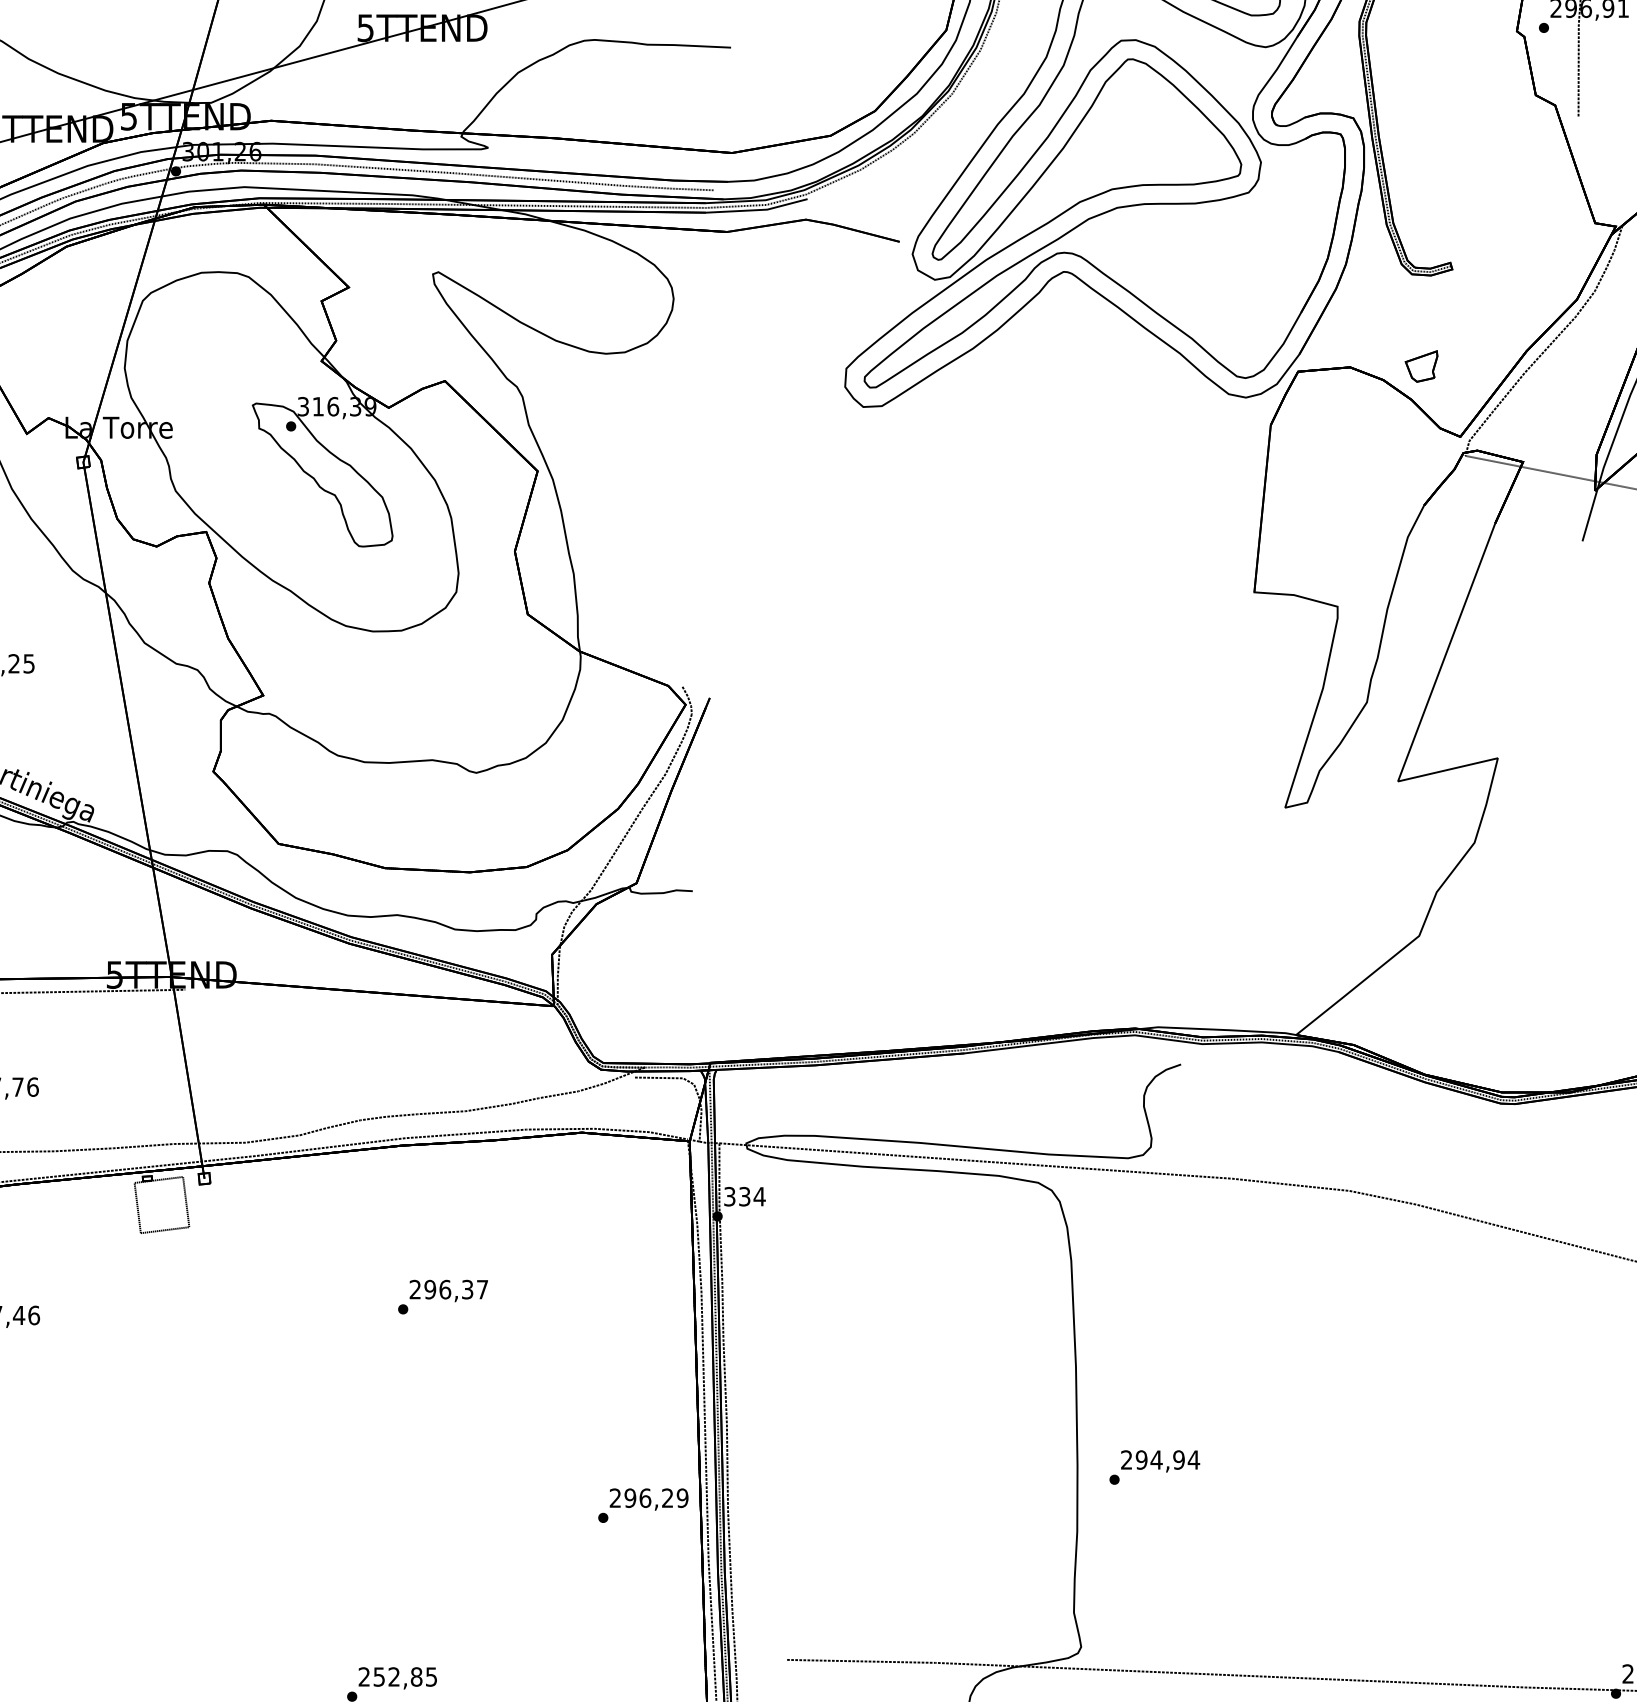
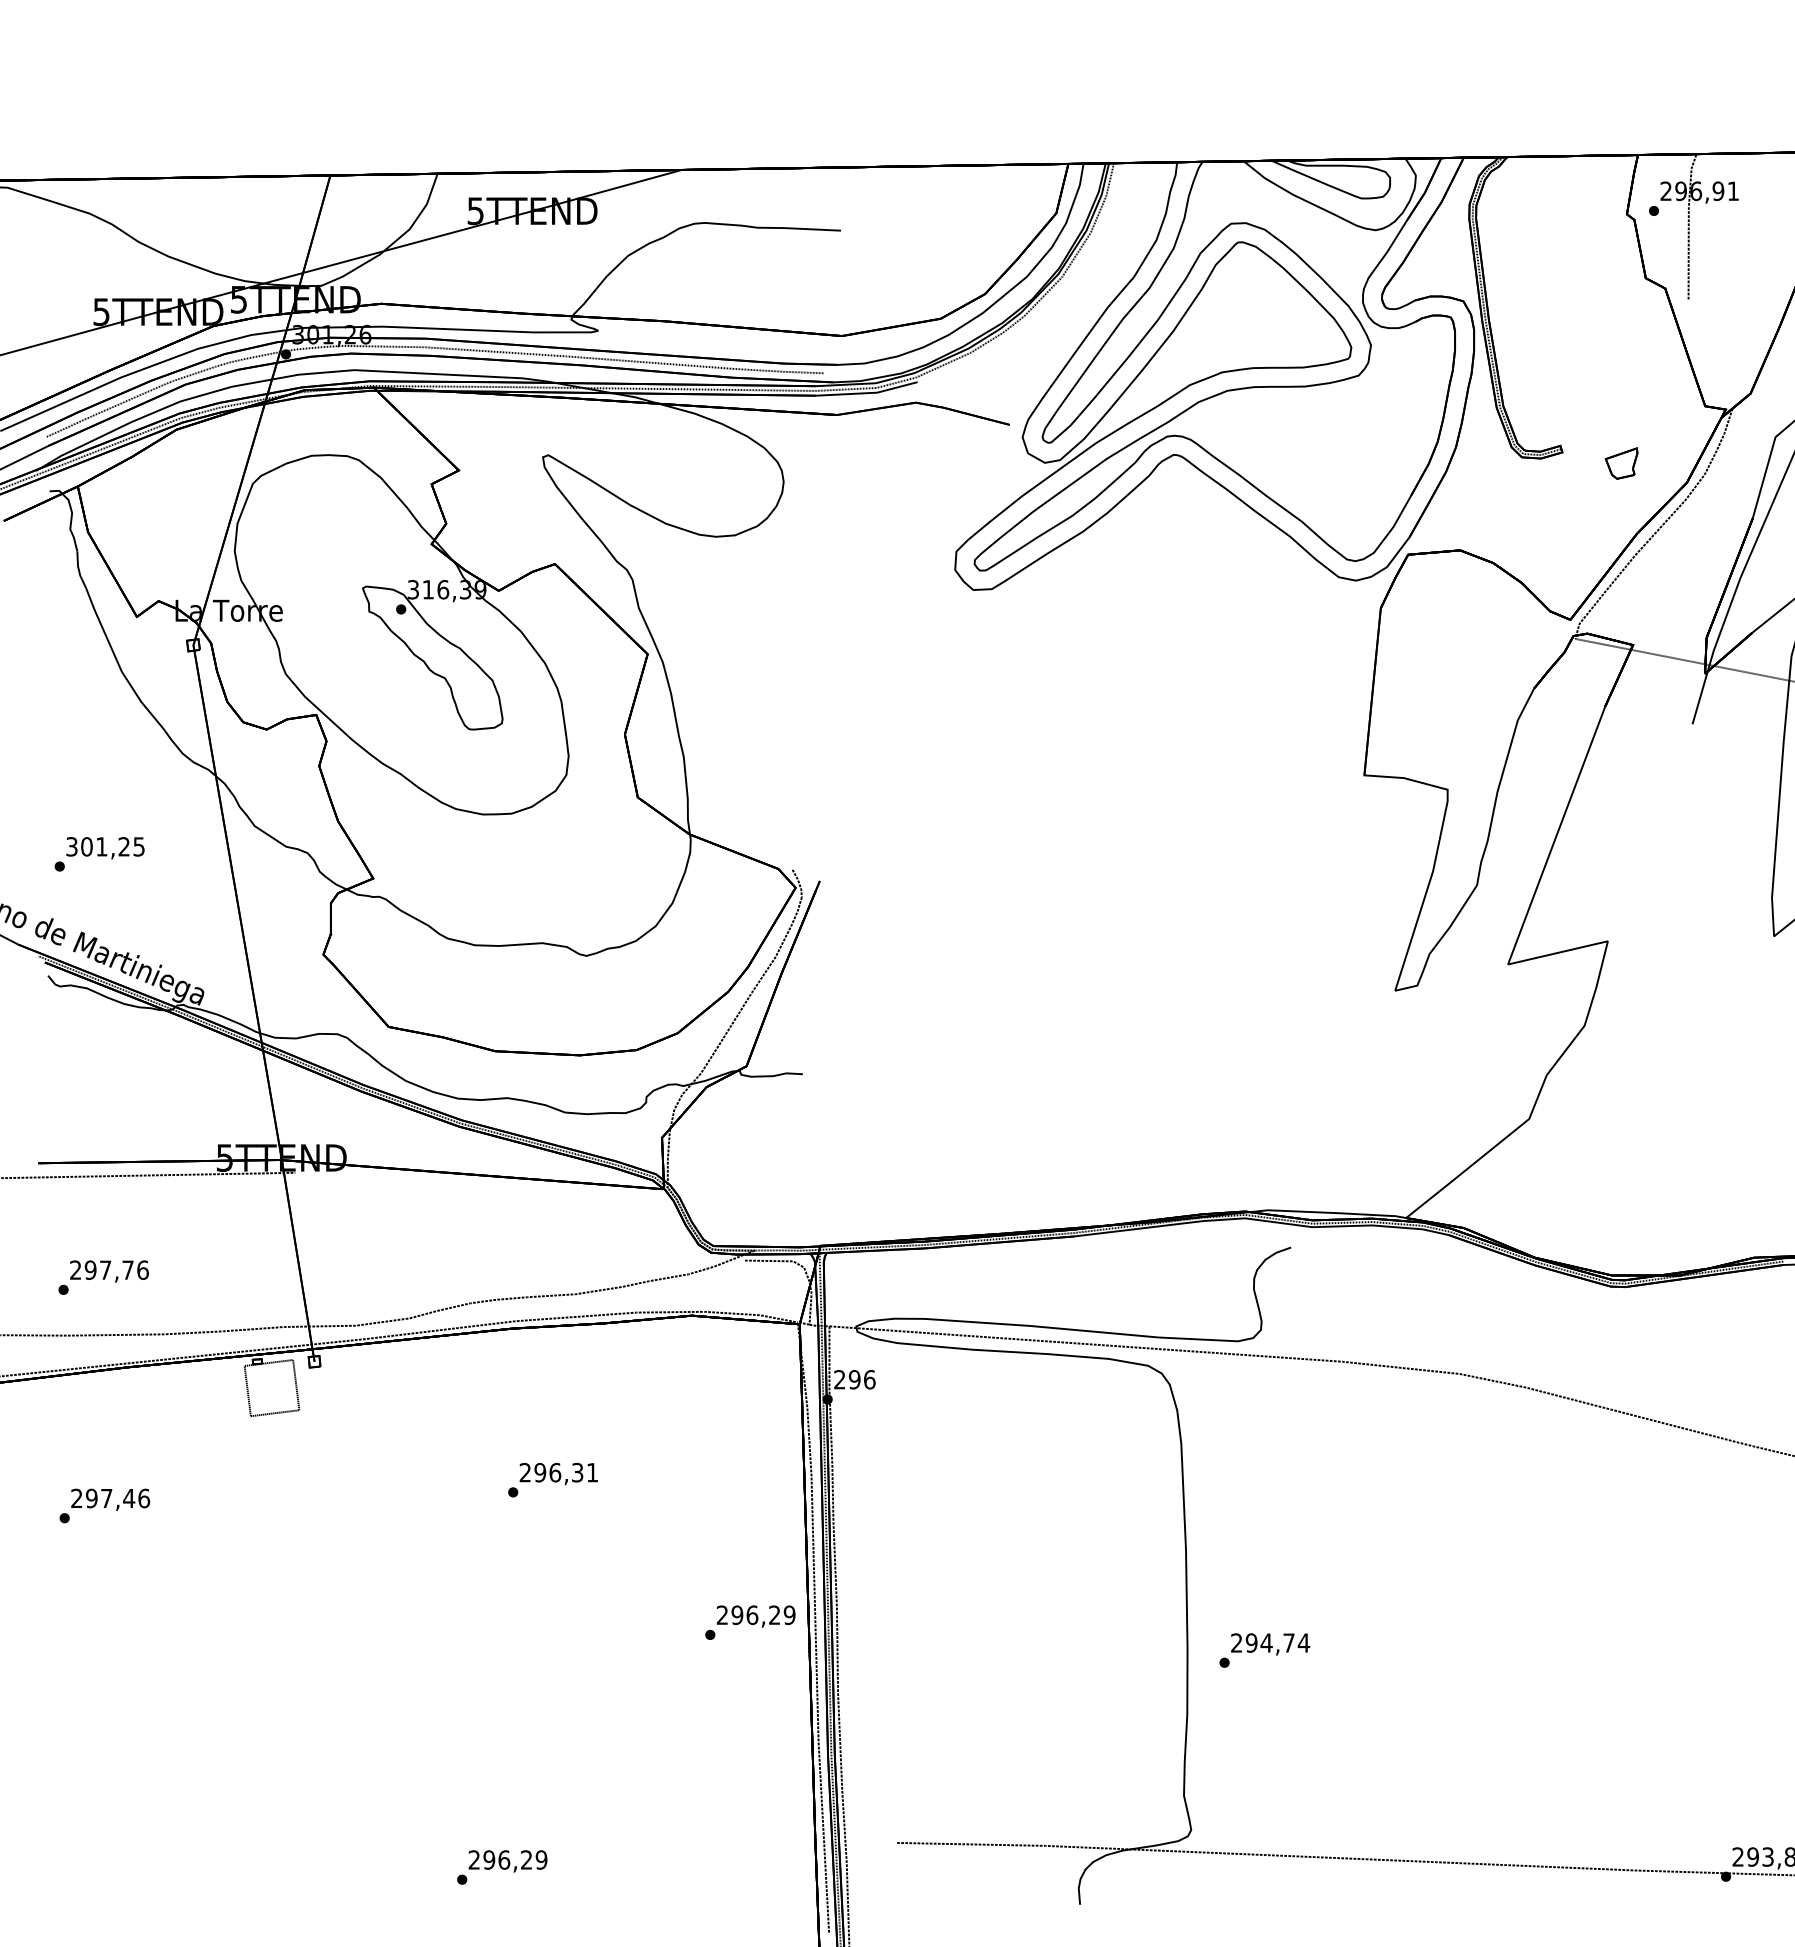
part: (1421, 366) -> (1621, 463), moved
text: (744, 1196) -> (854, 1379), 334 -> 296
text: (482, 1289) -> (592, 1472), 296,37 -> 296,31
text: (1178, 1459) -> (1288, 1642), 294,94 -> 294,74
text: (643, 1505) -> (750, 1622), moved
text: (405, 1676) -> (515, 1859), 252,85 -> 296,29

